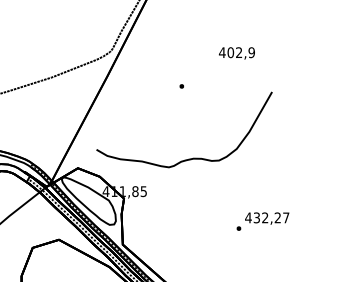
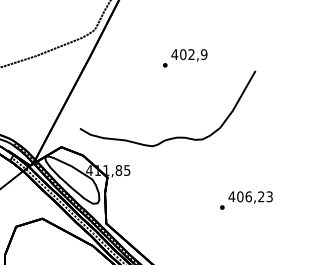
text: (236, 53) -> (188, 55), moved
text: (271, 217) -> (254, 196), 432,27 -> 406,23

